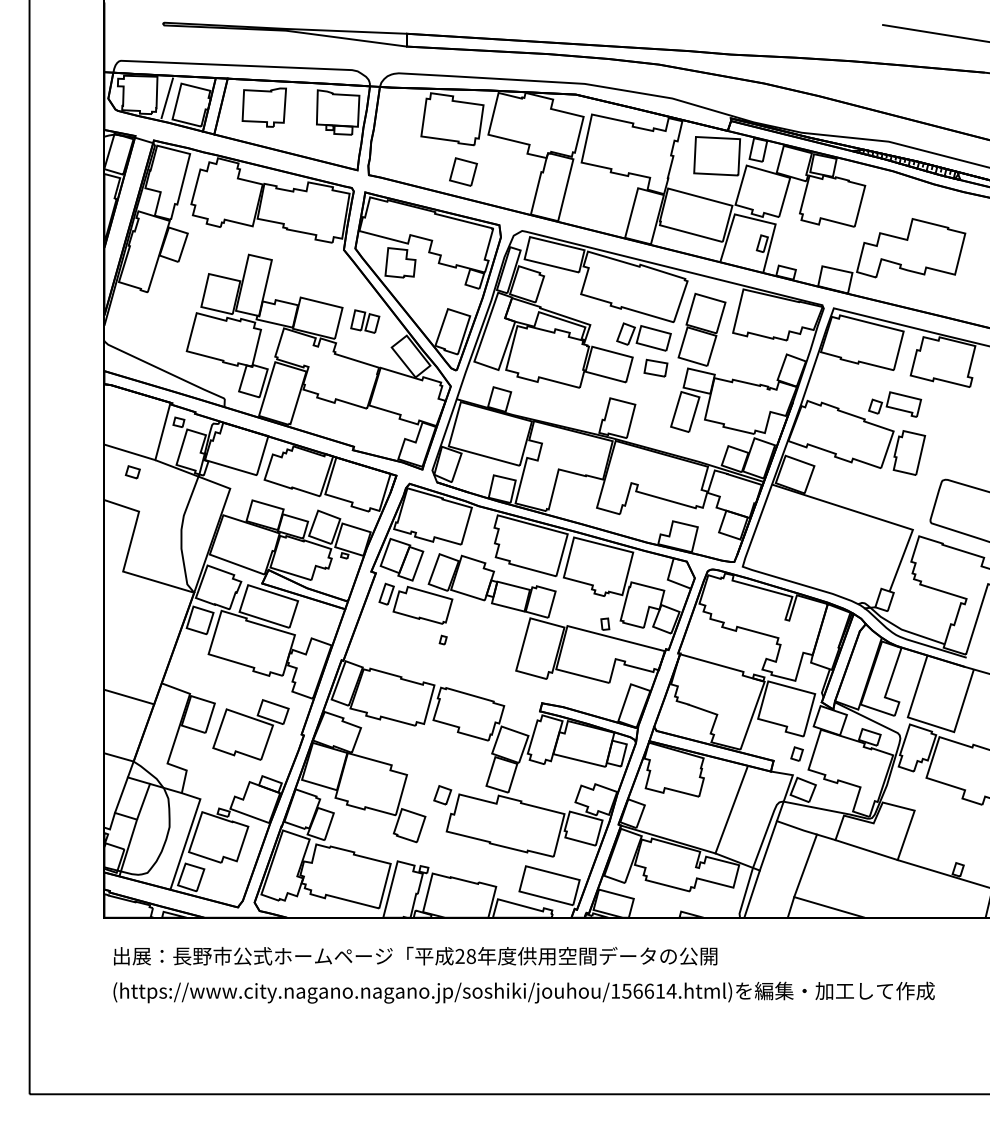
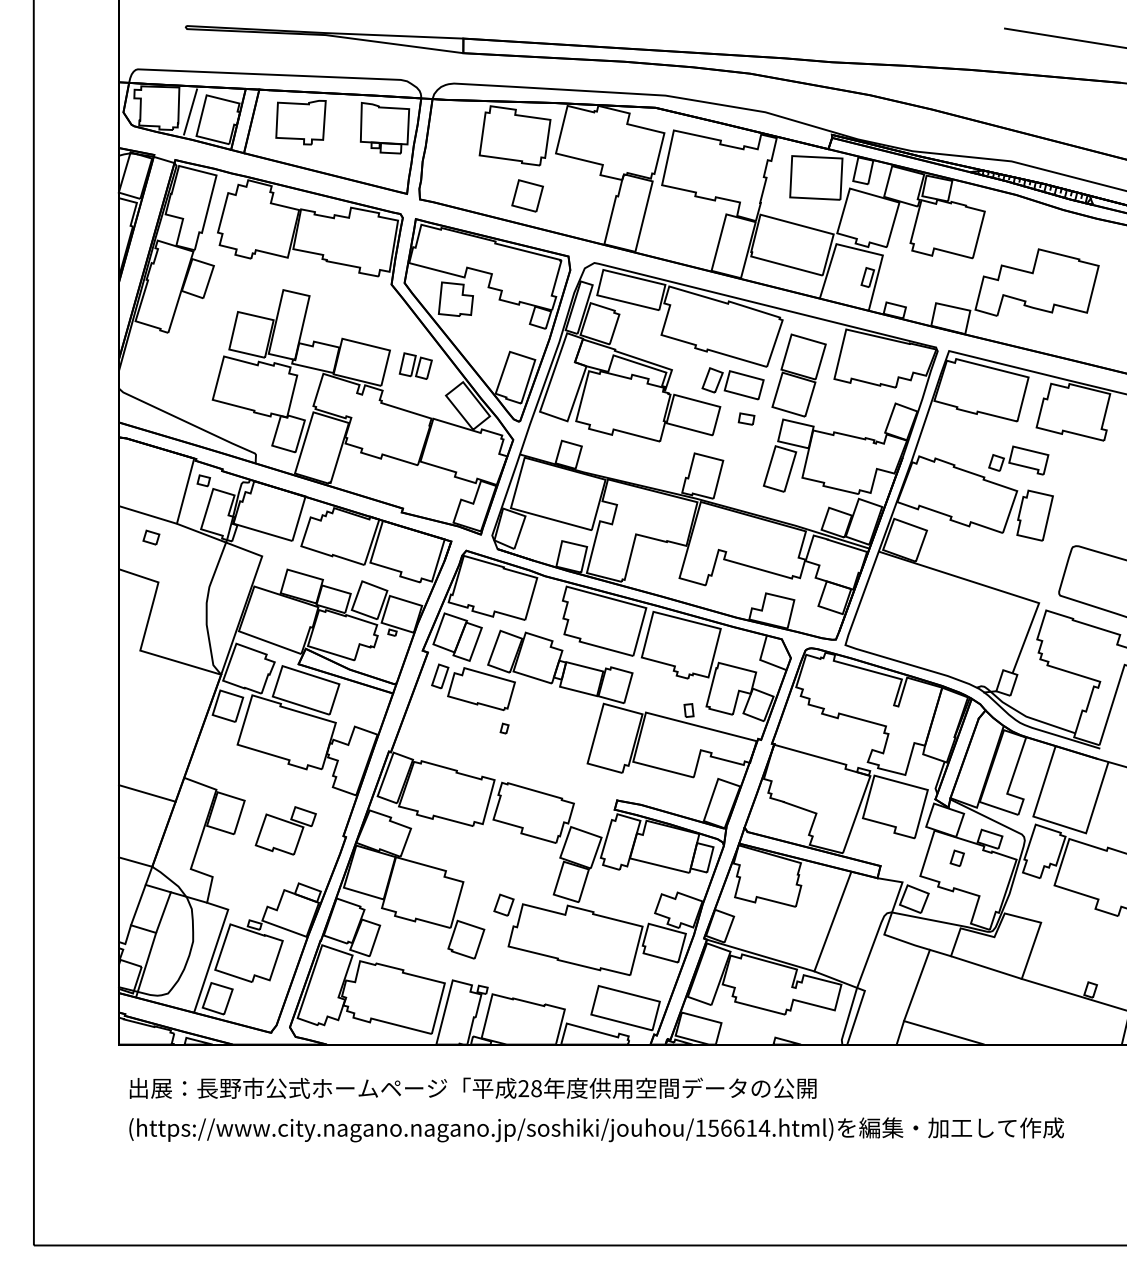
part: (655, 367) -> (746, 418), size x0.6
part: (250, 729) -> (285, 830), size x0.7
part: (796, 753) -> (956, 857), moved
line: (768, 845) -> (874, 962), removed

